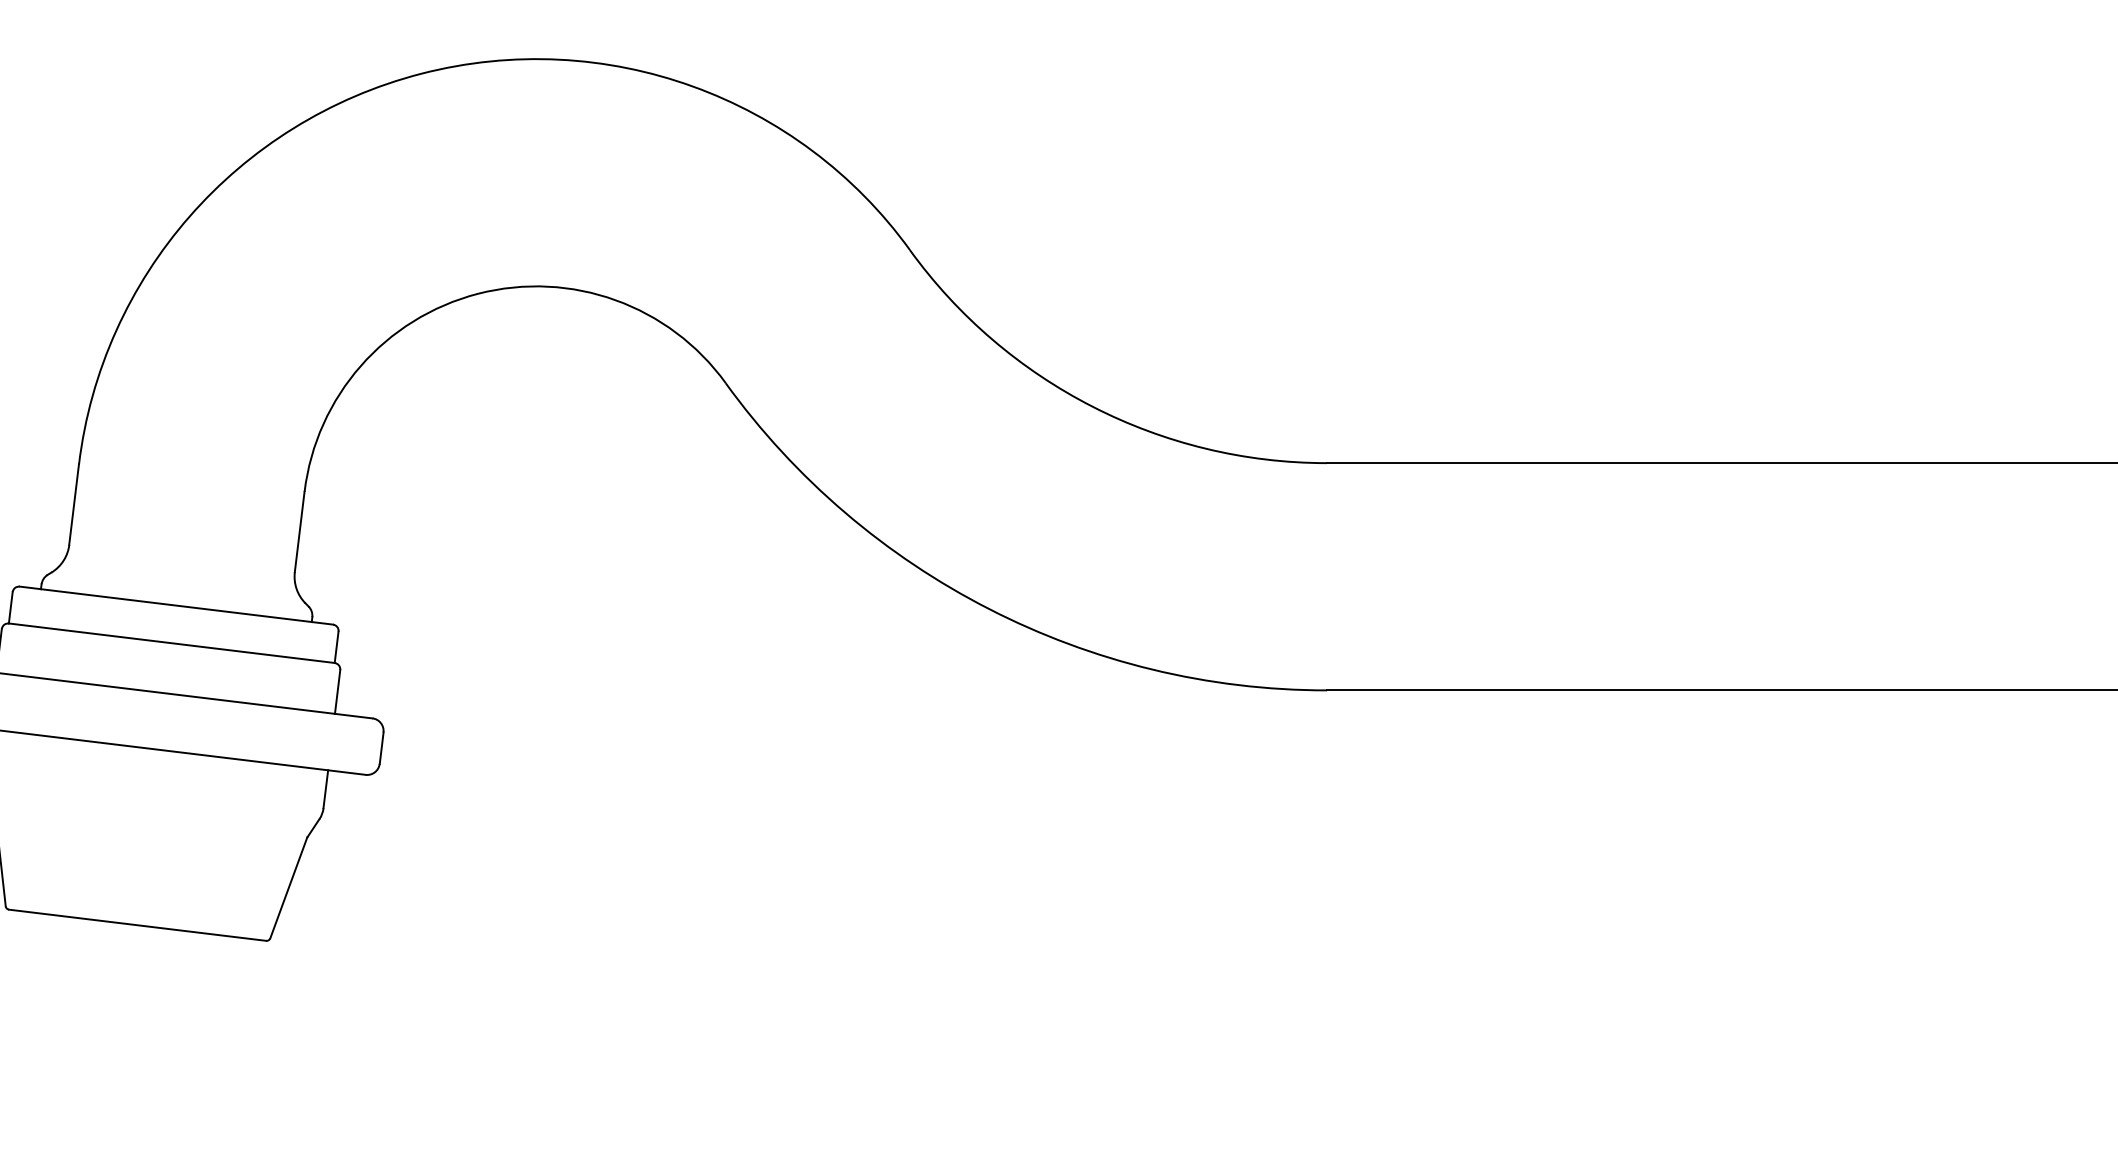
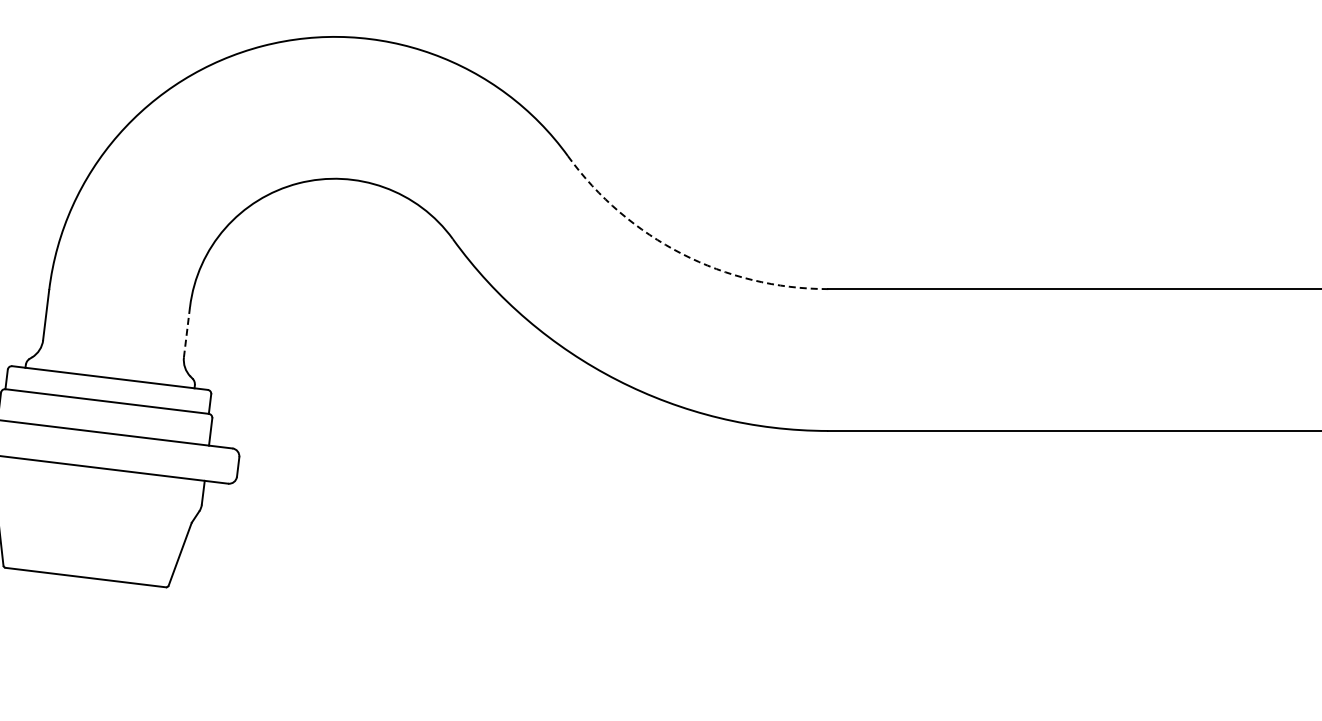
arc: (1093, 406) -> (682, 253), solid -> dashed
line: (298, 532) -> (186, 332), solid -> dashed

